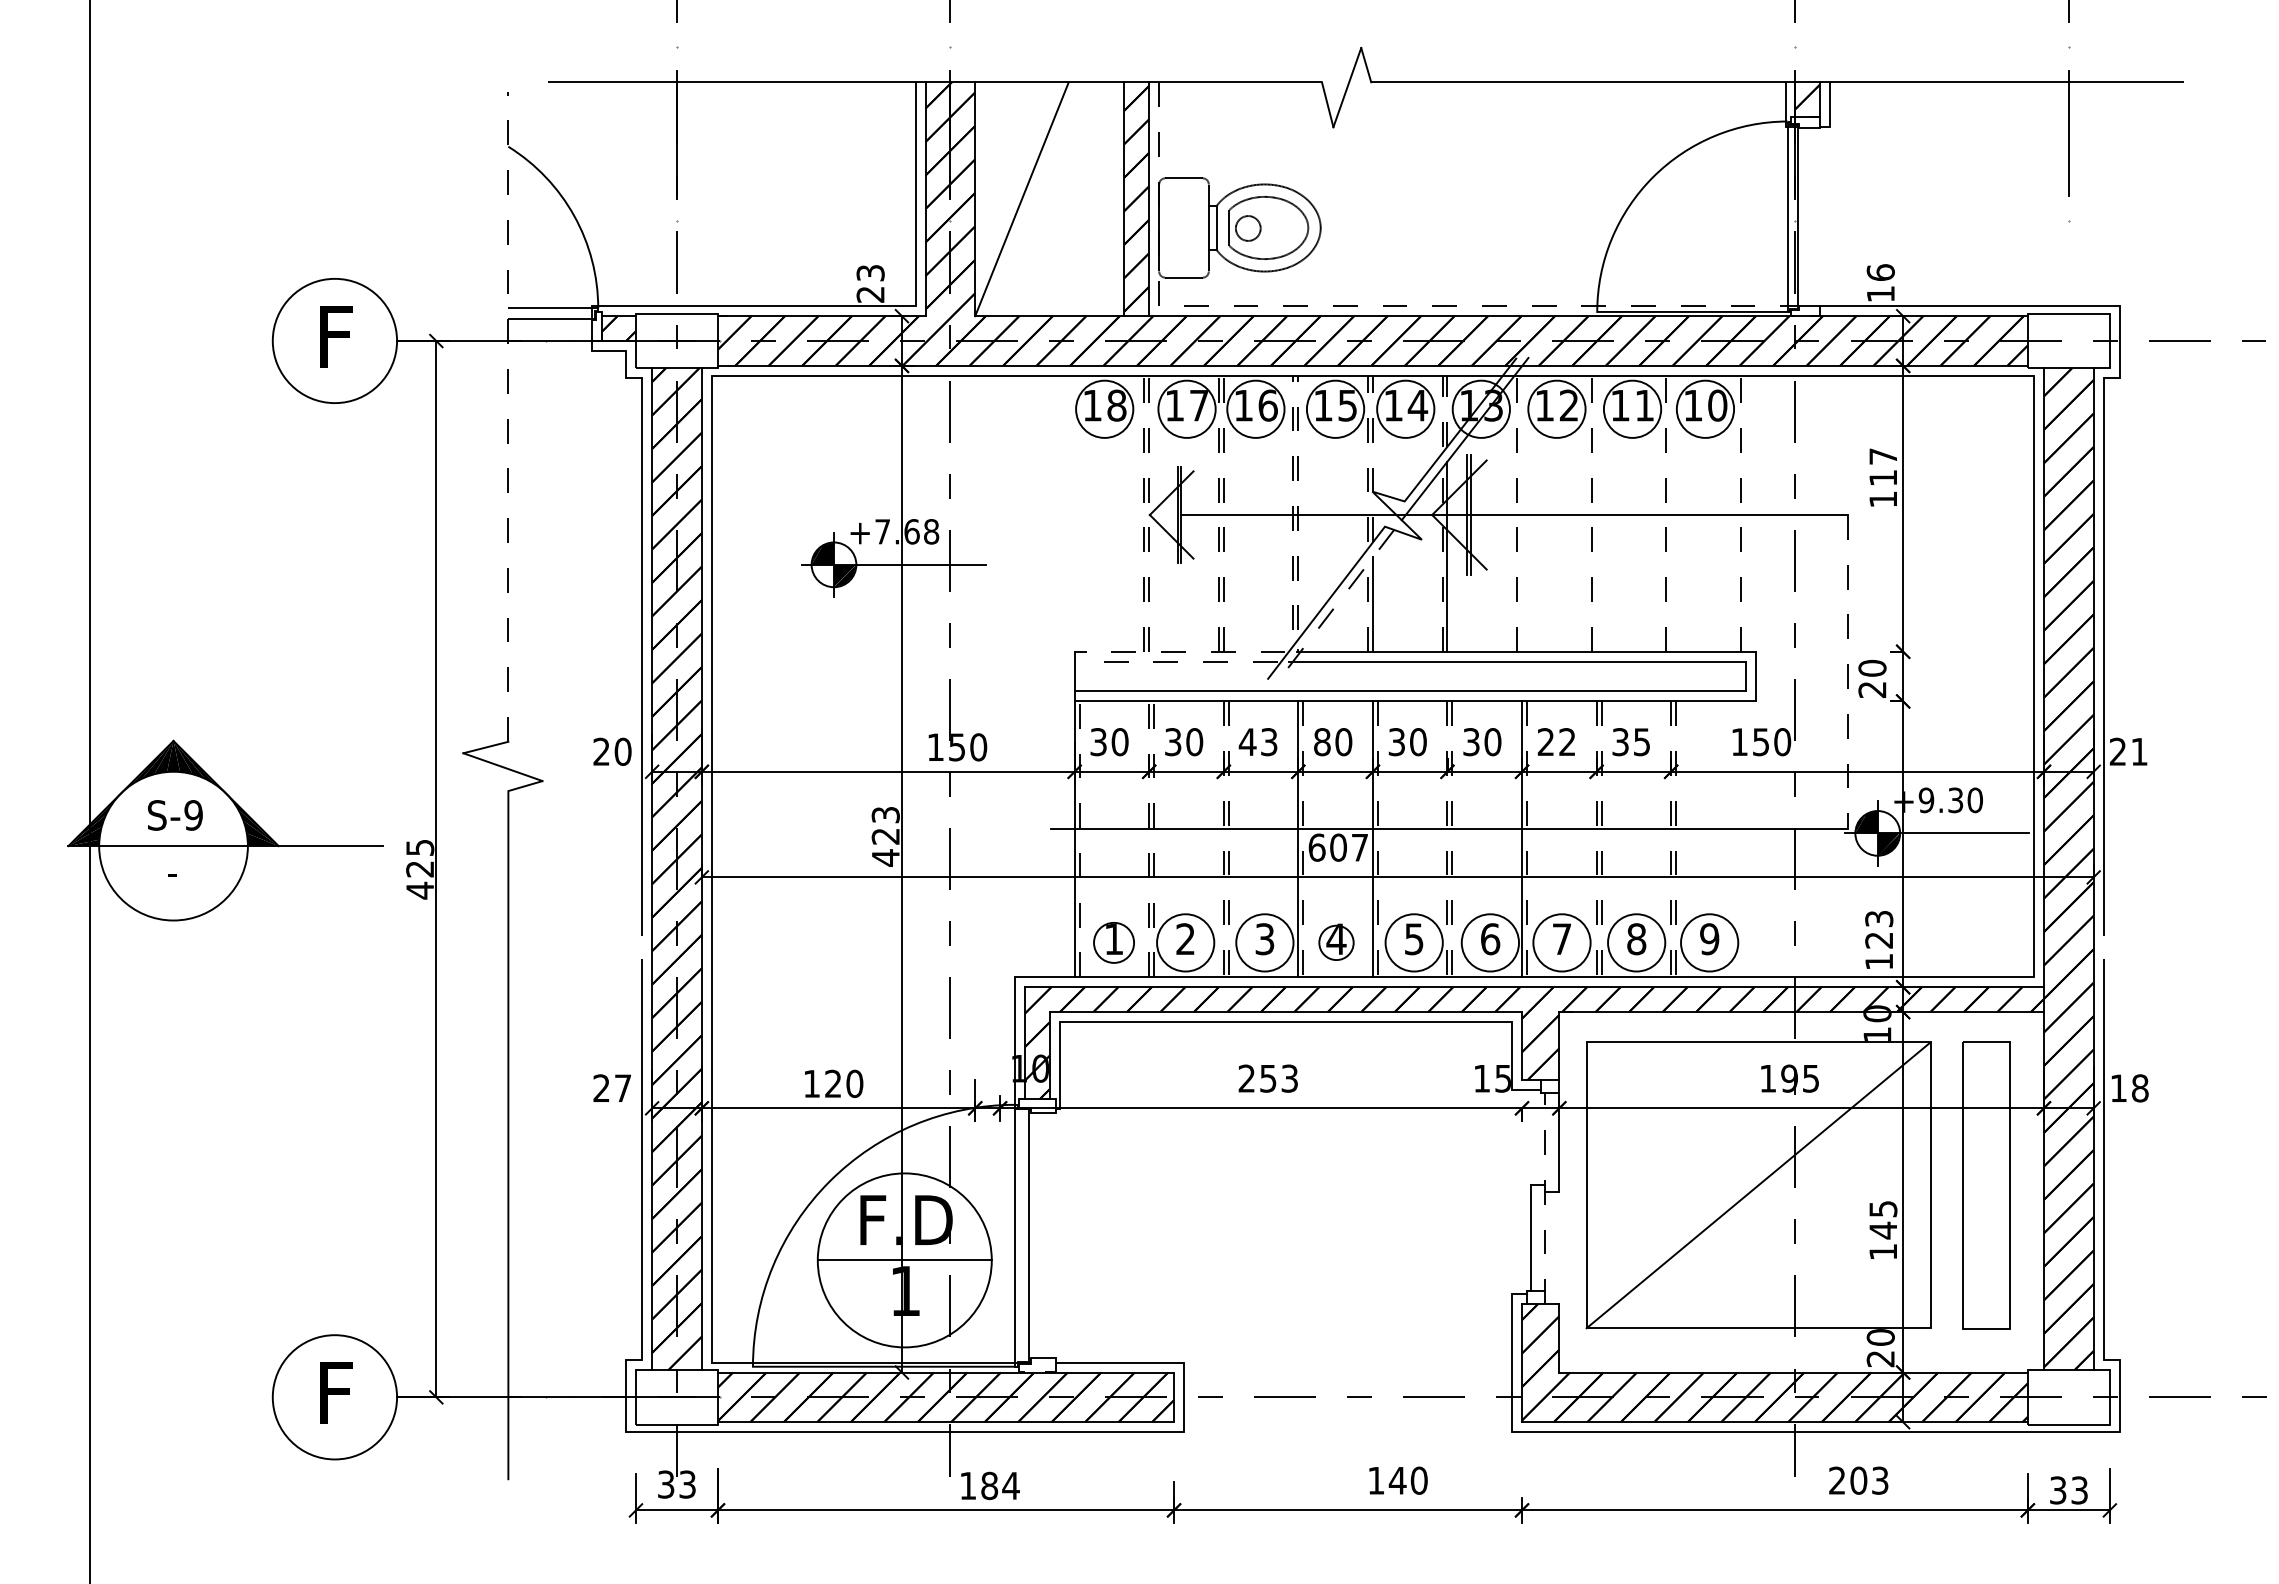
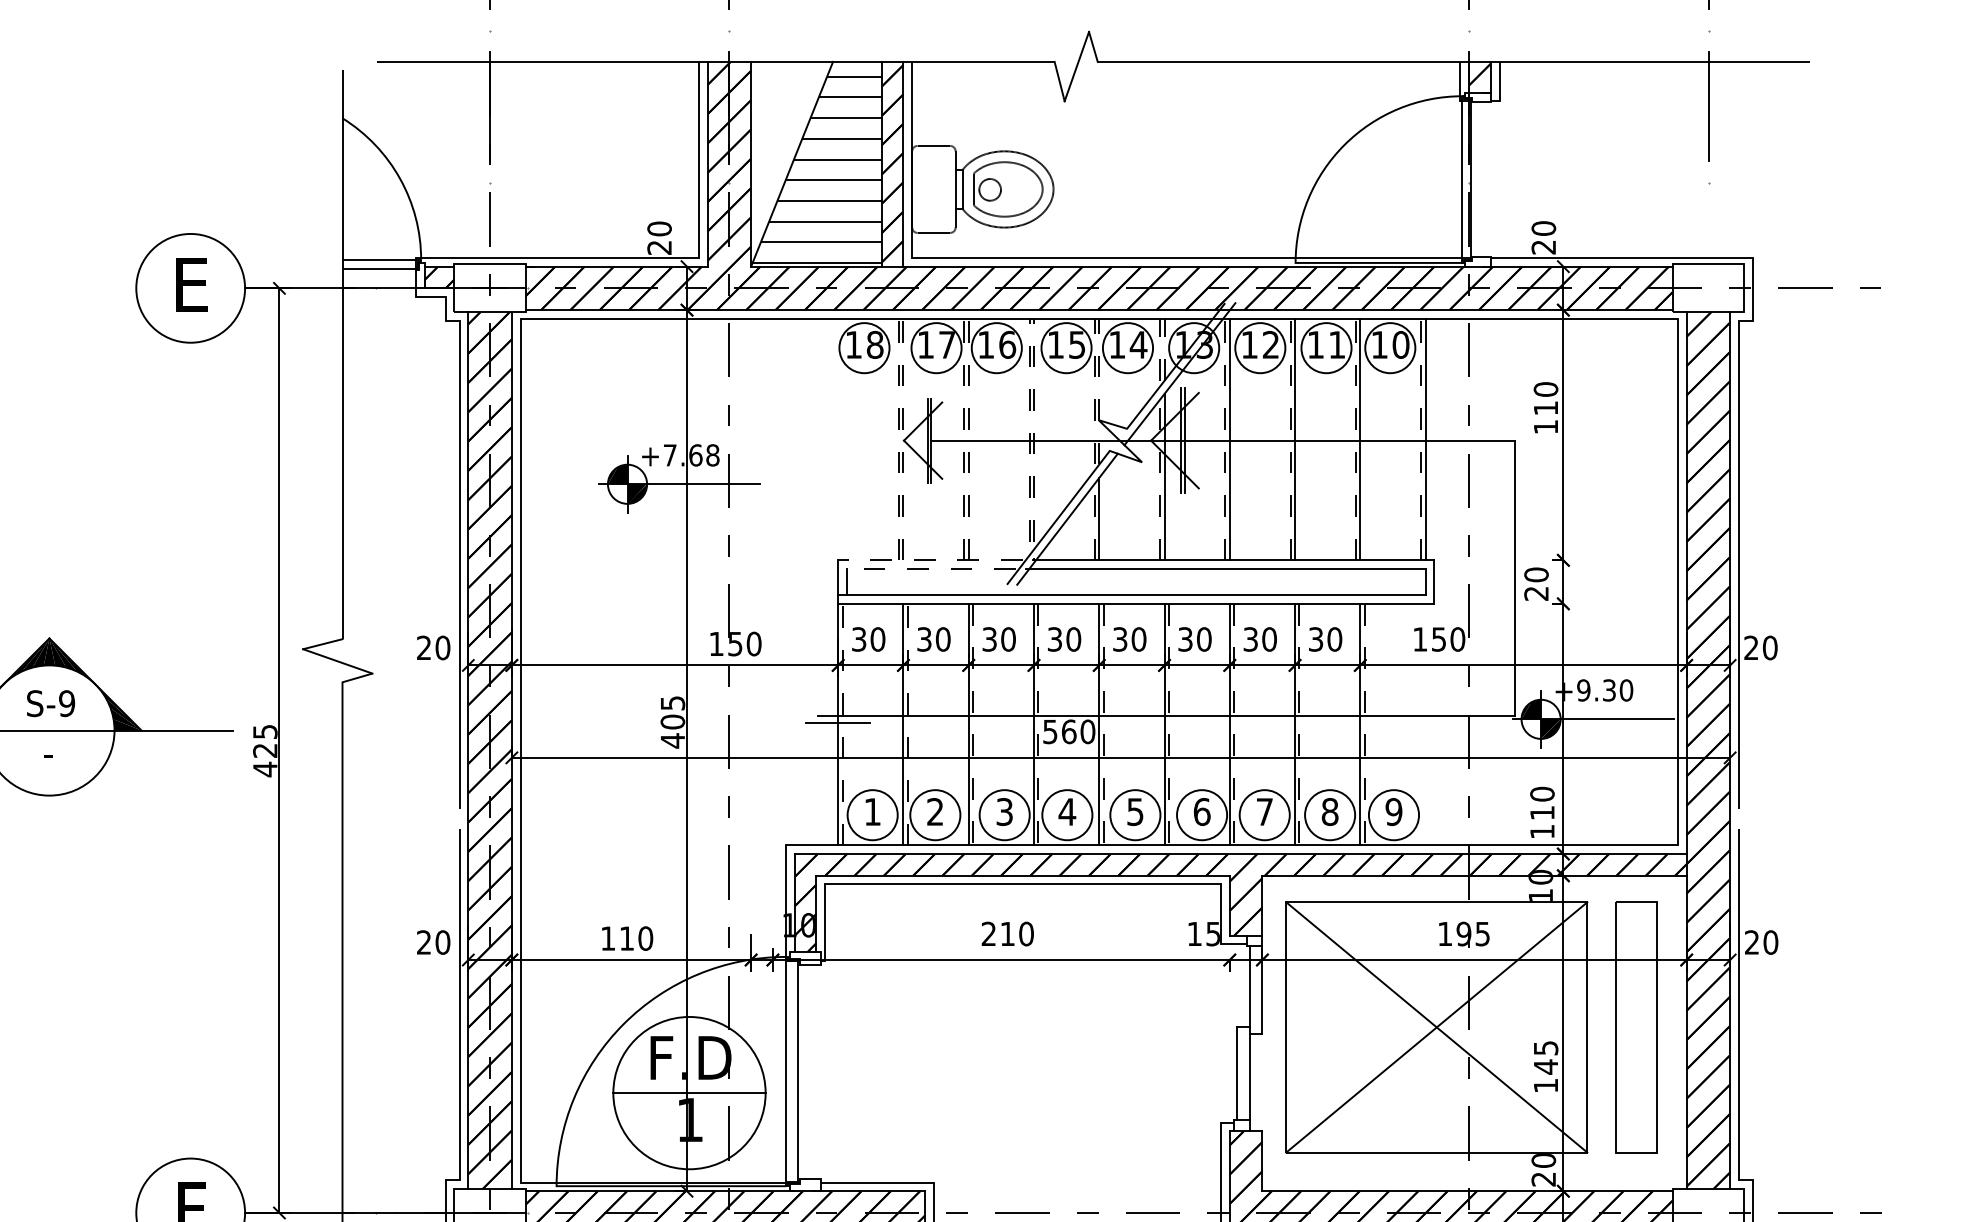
hatch: (1050, 205) -> (817, 169), added
text: (870, 272) -> (659, 228), 23 -> 20
text: (1880, 283) -> (1543, 238), 16 -> 20
line: (1366, 306) -> (1093, 258), dashed -> solid
text: (335, 336) -> (191, 284), F -> E
line: (508, 416) -> (342, 354), dashed -> solid
text: (1883, 456) -> (1546, 389), 117 -> 110
line: (1522, 513) -> (1230, 439), added
line: (1596, 513) -> (1294, 439), added
line: (1671, 513) -> (1360, 439), added
line: (1745, 513) -> (1425, 439), added
line: (1336, 605) -> (1067, 519), dashed -> solid
line: (1848, 672) -> (1515, 578), dashed -> solid
line: (1084, 676) -> (846, 582), added
text: (1257, 742) -> (998, 639), 43 -> 30
text: (1322, 742) -> (1055, 639), 80 -> 30
text: (1556, 742) -> (1259, 639), 22 -> 30
text: (1641, 742) -> (1334, 639), 35 -> 30
text: (2139, 751) -> (1770, 647), 21 -> 20
text: (885, 825) -> (672, 712), 423 -> 405
line: (1074, 838) -> (838, 723), added
line: (1149, 839) -> (903, 724), dashed -> solid
line: (1223, 839) -> (968, 724), dashed -> solid
line: (1447, 839) -> (1164, 724), dashed -> solid
line: (1596, 839) -> (1294, 724), dashed -> solid
line: (1671, 839) -> (1360, 724), dashed -> solid
text: (1338, 847) -> (1069, 731), 607 -> 560
text: (1879, 929) -> (1542, 803), 123 -> 110
circle: (1113, 942) -> (872, 814), size x1.43
circle: (1336, 942) -> (1067, 814), size x1.67
text: (1279, 1078) -> (1017, 933), 253 -> 210
text: (833, 1083) -> (627, 938), 120 -> 110
text: (622, 1088) -> (442, 942), 27 -> 20
text: (2129, 1088) -> (1761, 942), 18 -> 20
line: (1758, 1185) -> (1436, 1027), added
line: (1544, 1198) -> (1249, 1038), dashed -> solid

